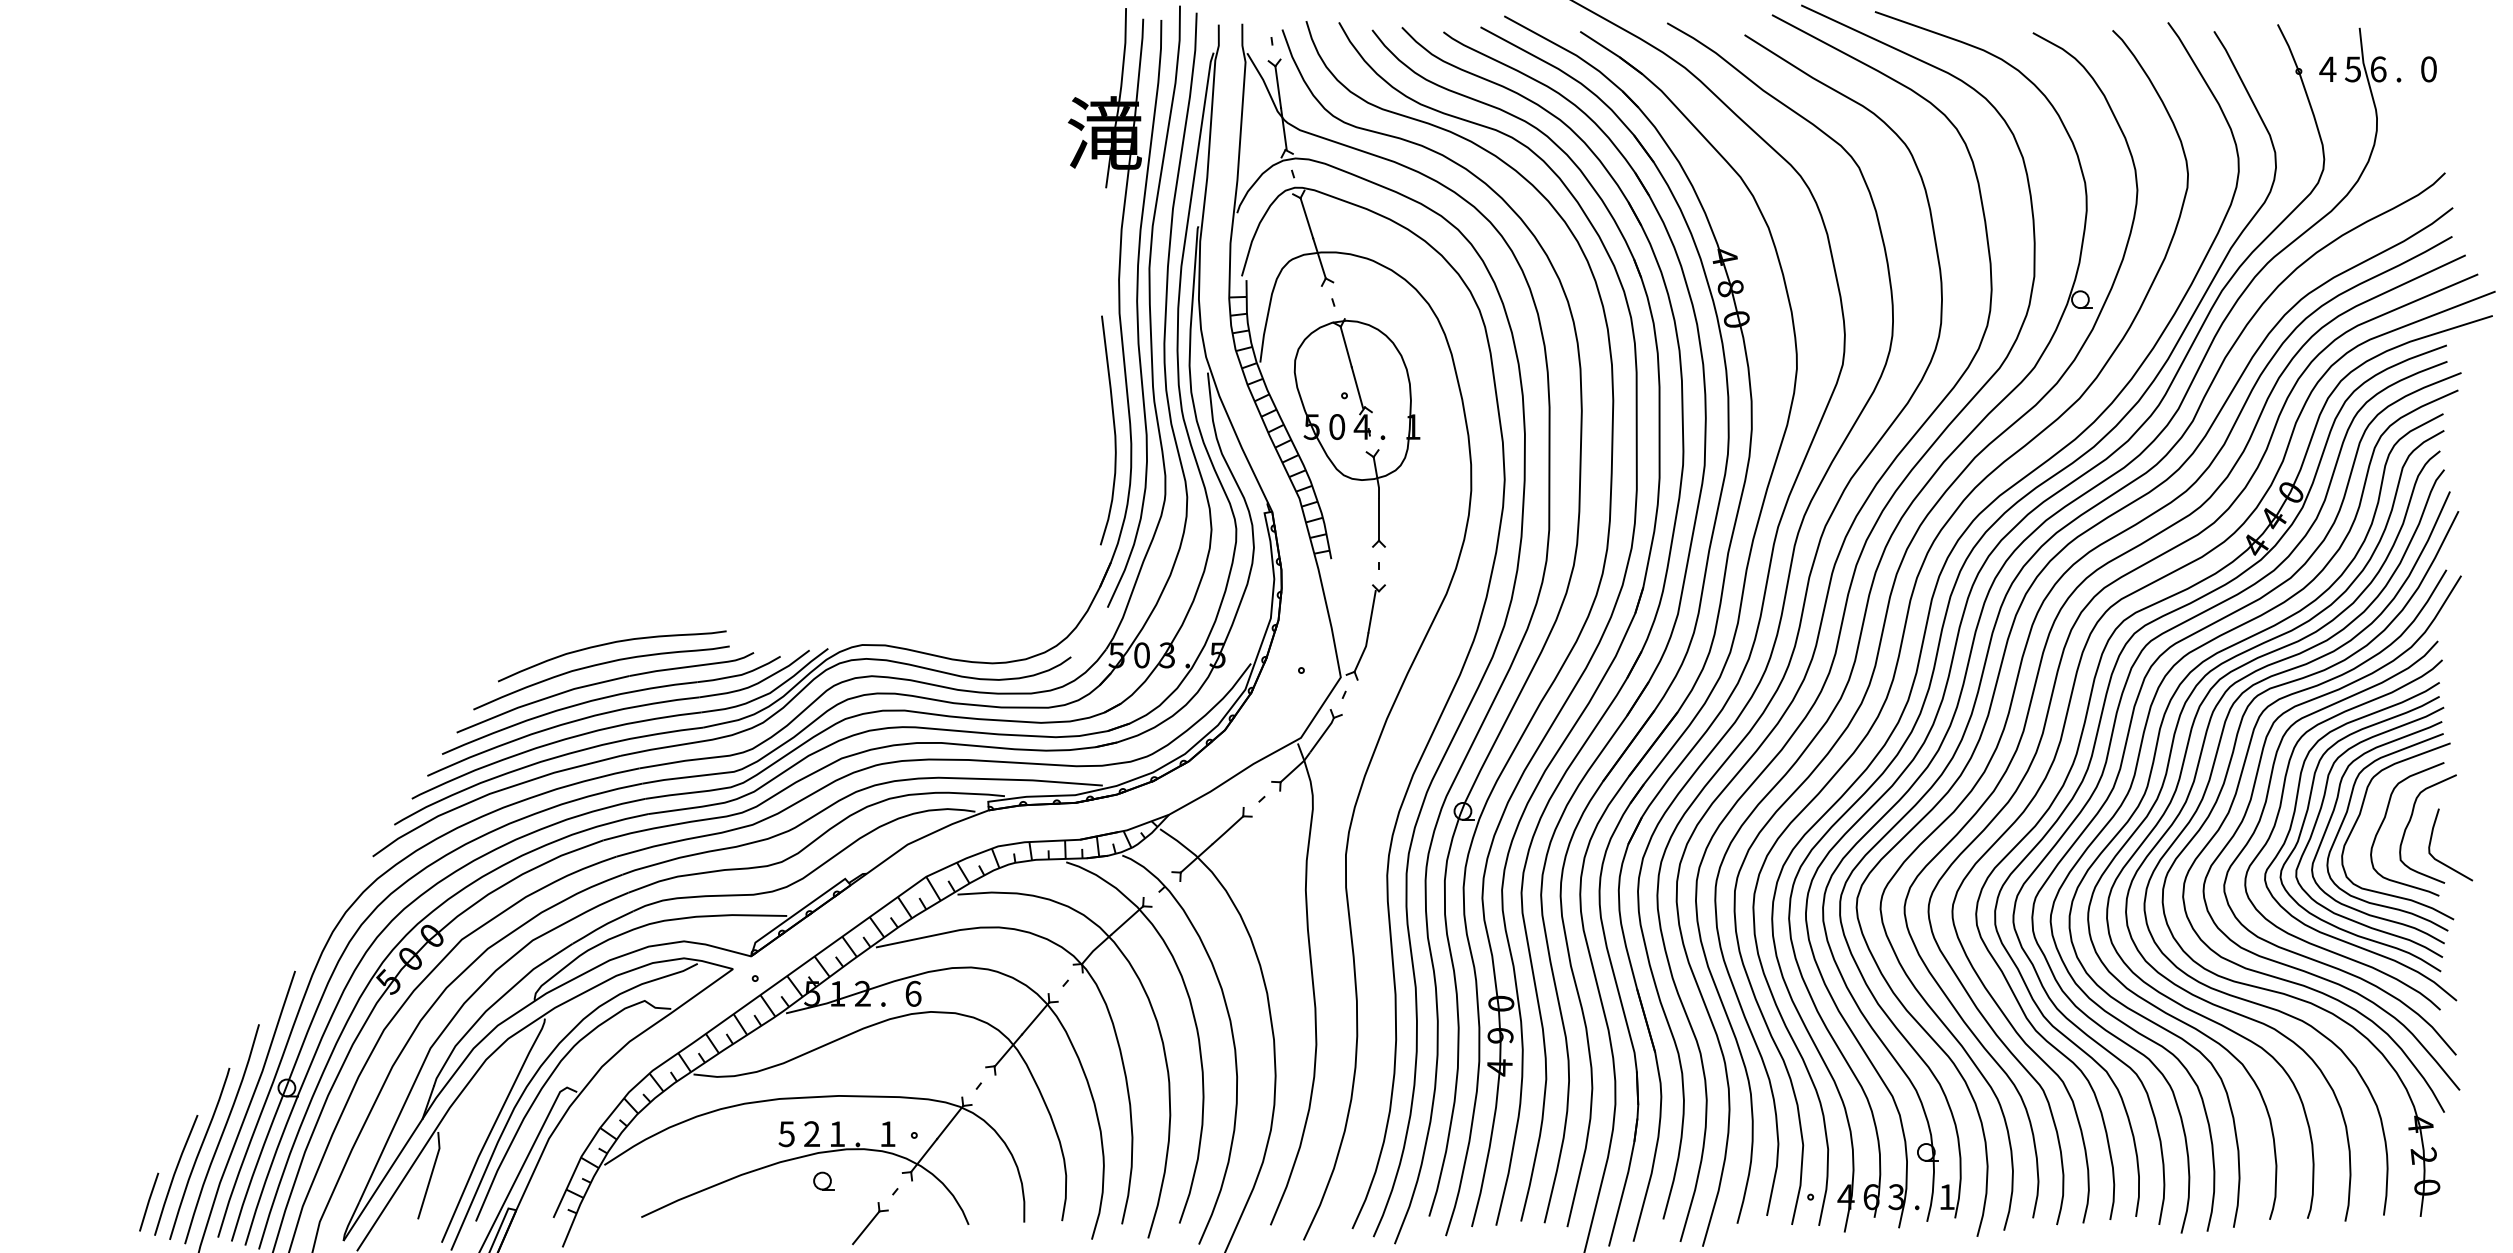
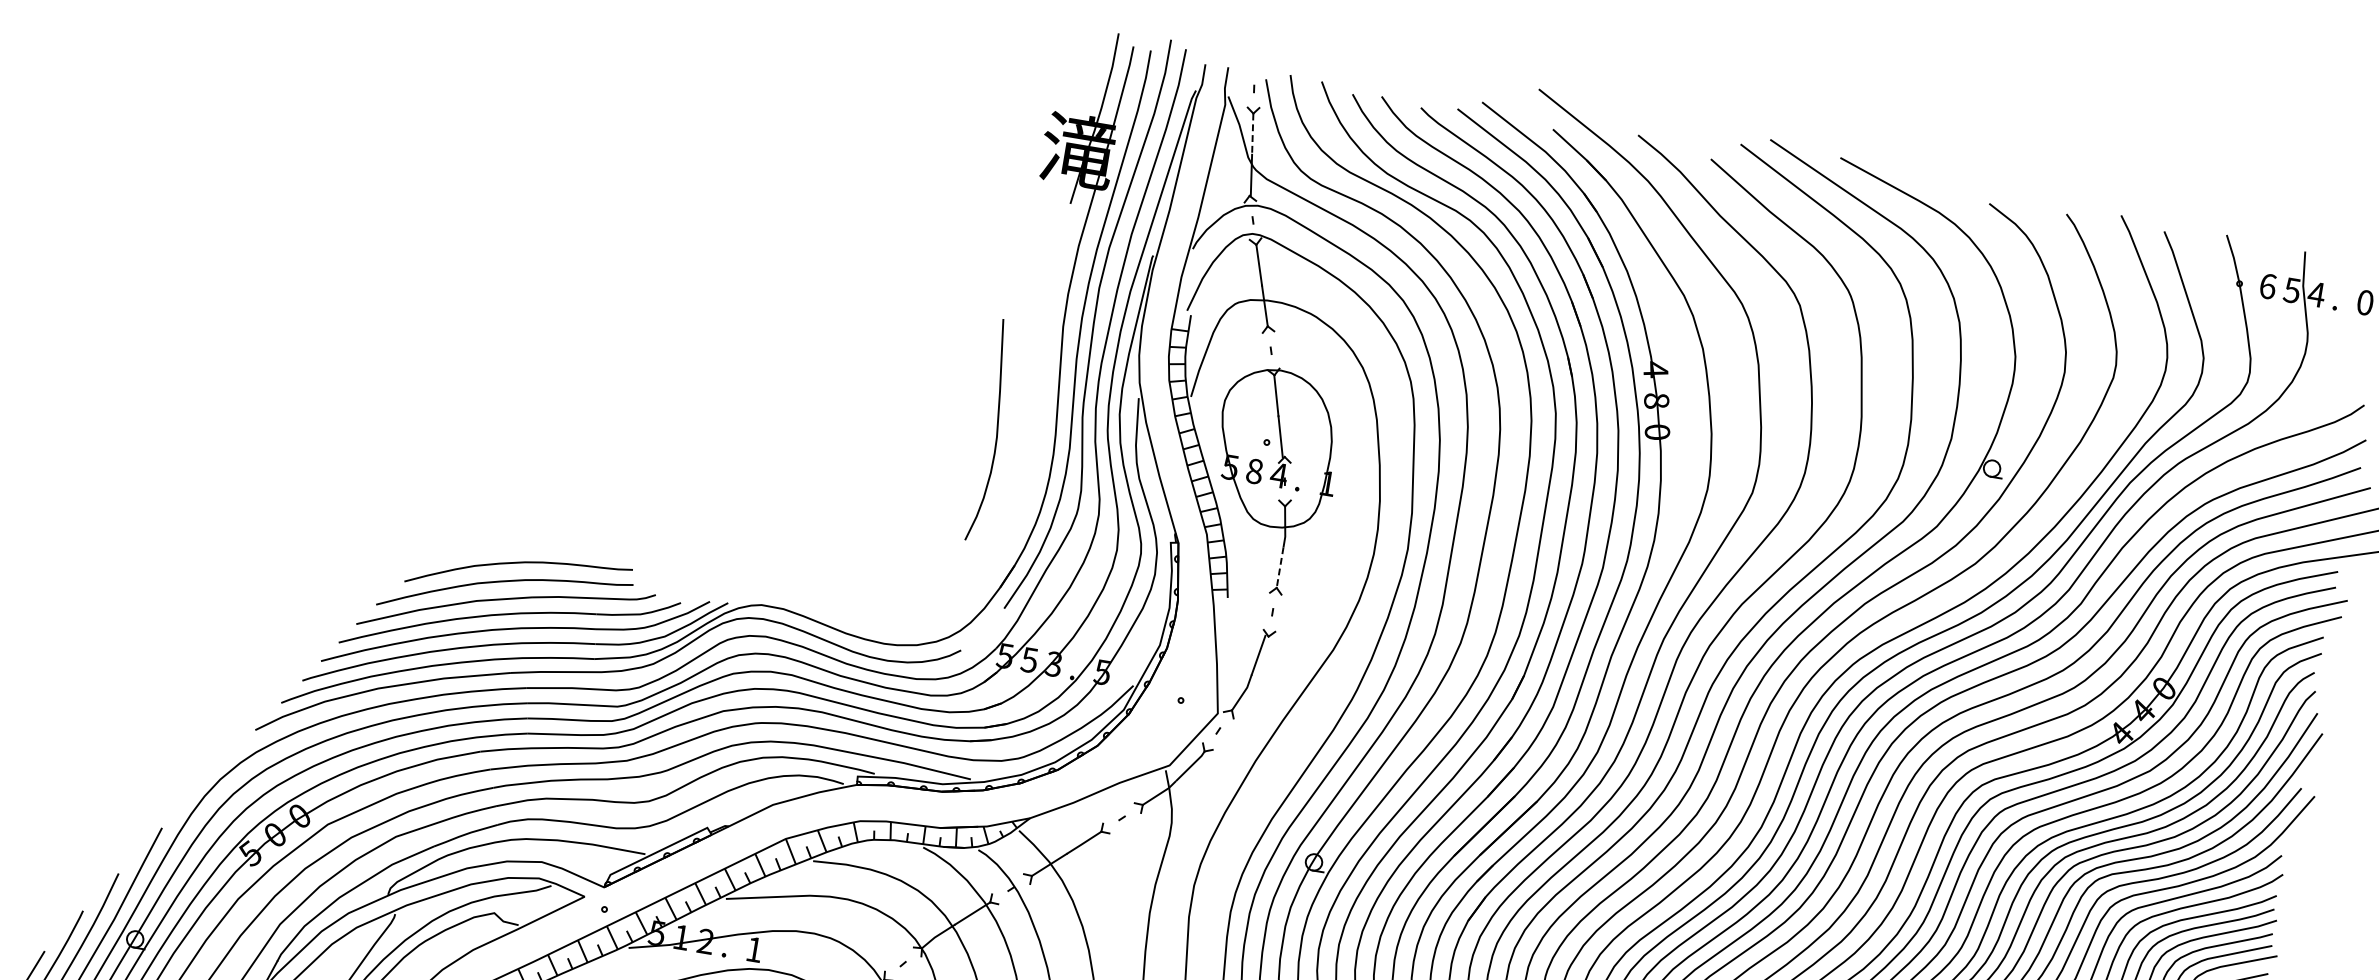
text: (2327, 69) -> (2267, 286), 4 -> 6
text: (2377, 69) -> (2315, 294), 6 -> 4
line: (1278, 87) -> (1252, 134), solid -> dashed
text: (1337, 426) -> (1255, 471), 0 -> 8
curve: (1113, 430) -> (996, 431), moved
line: (1379, 520) -> (1280, 568), solid -> dashed
text: (1141, 655) -> (1029, 660), 0 -> 5
text: (913, 993) -> (754, 949), 6 -> 1

